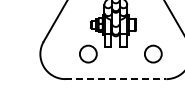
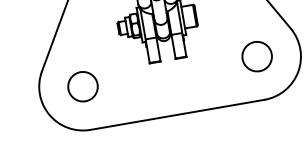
circle: (88, 53) -> (83, 85), moved
circle: (153, 53) -> (257, 55), moved
line: (116, 79) -> (178, 115), dashed -> solid

